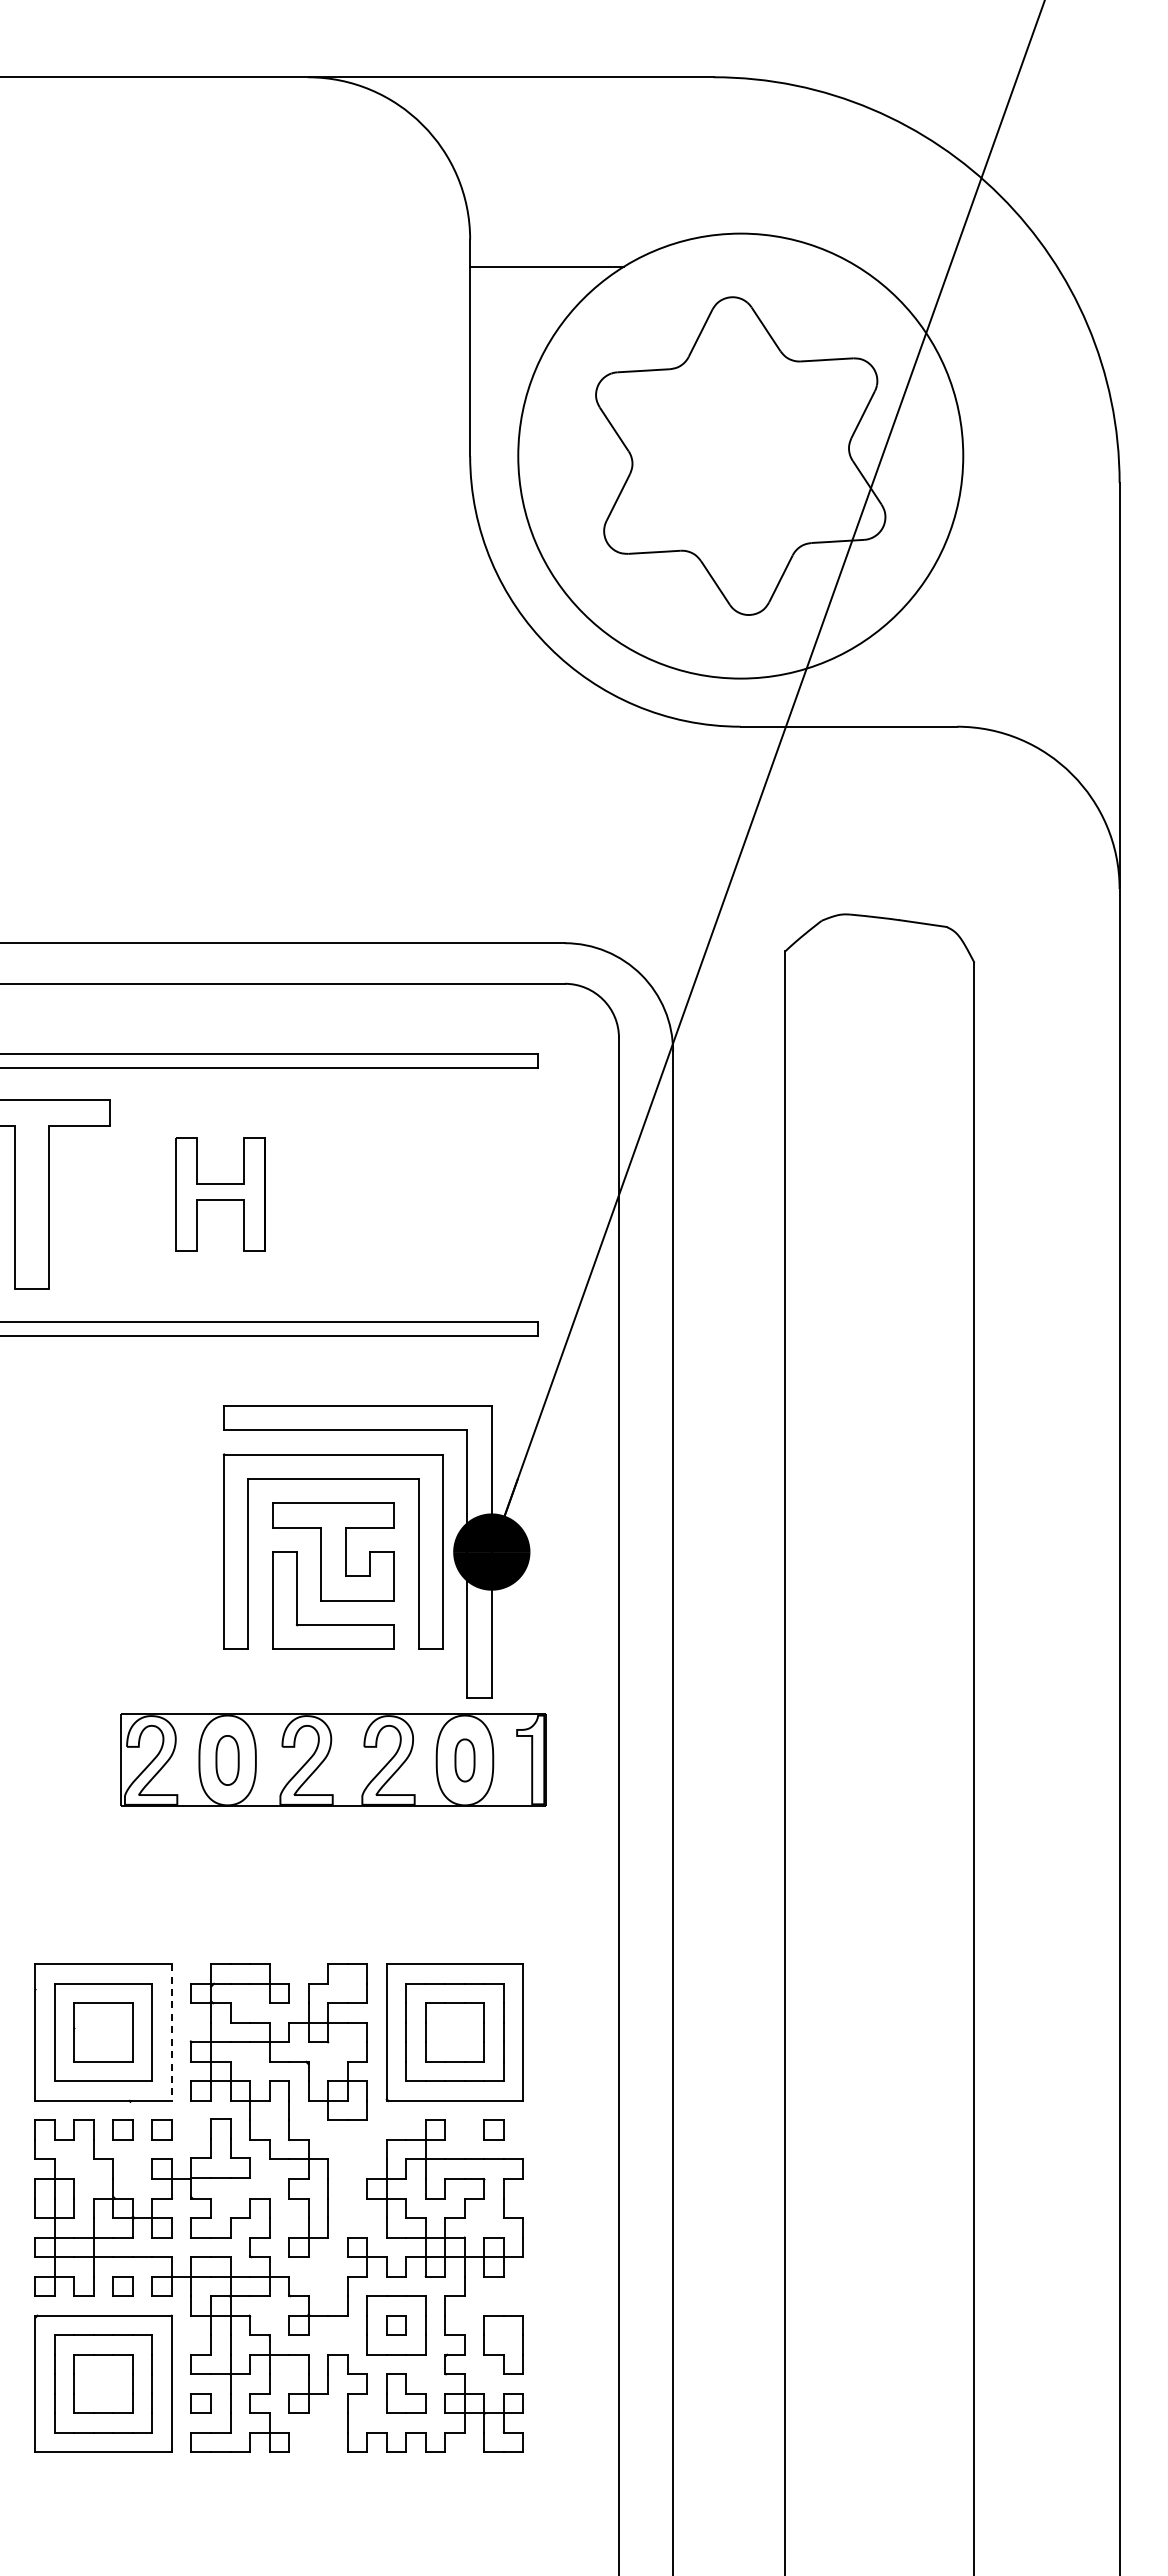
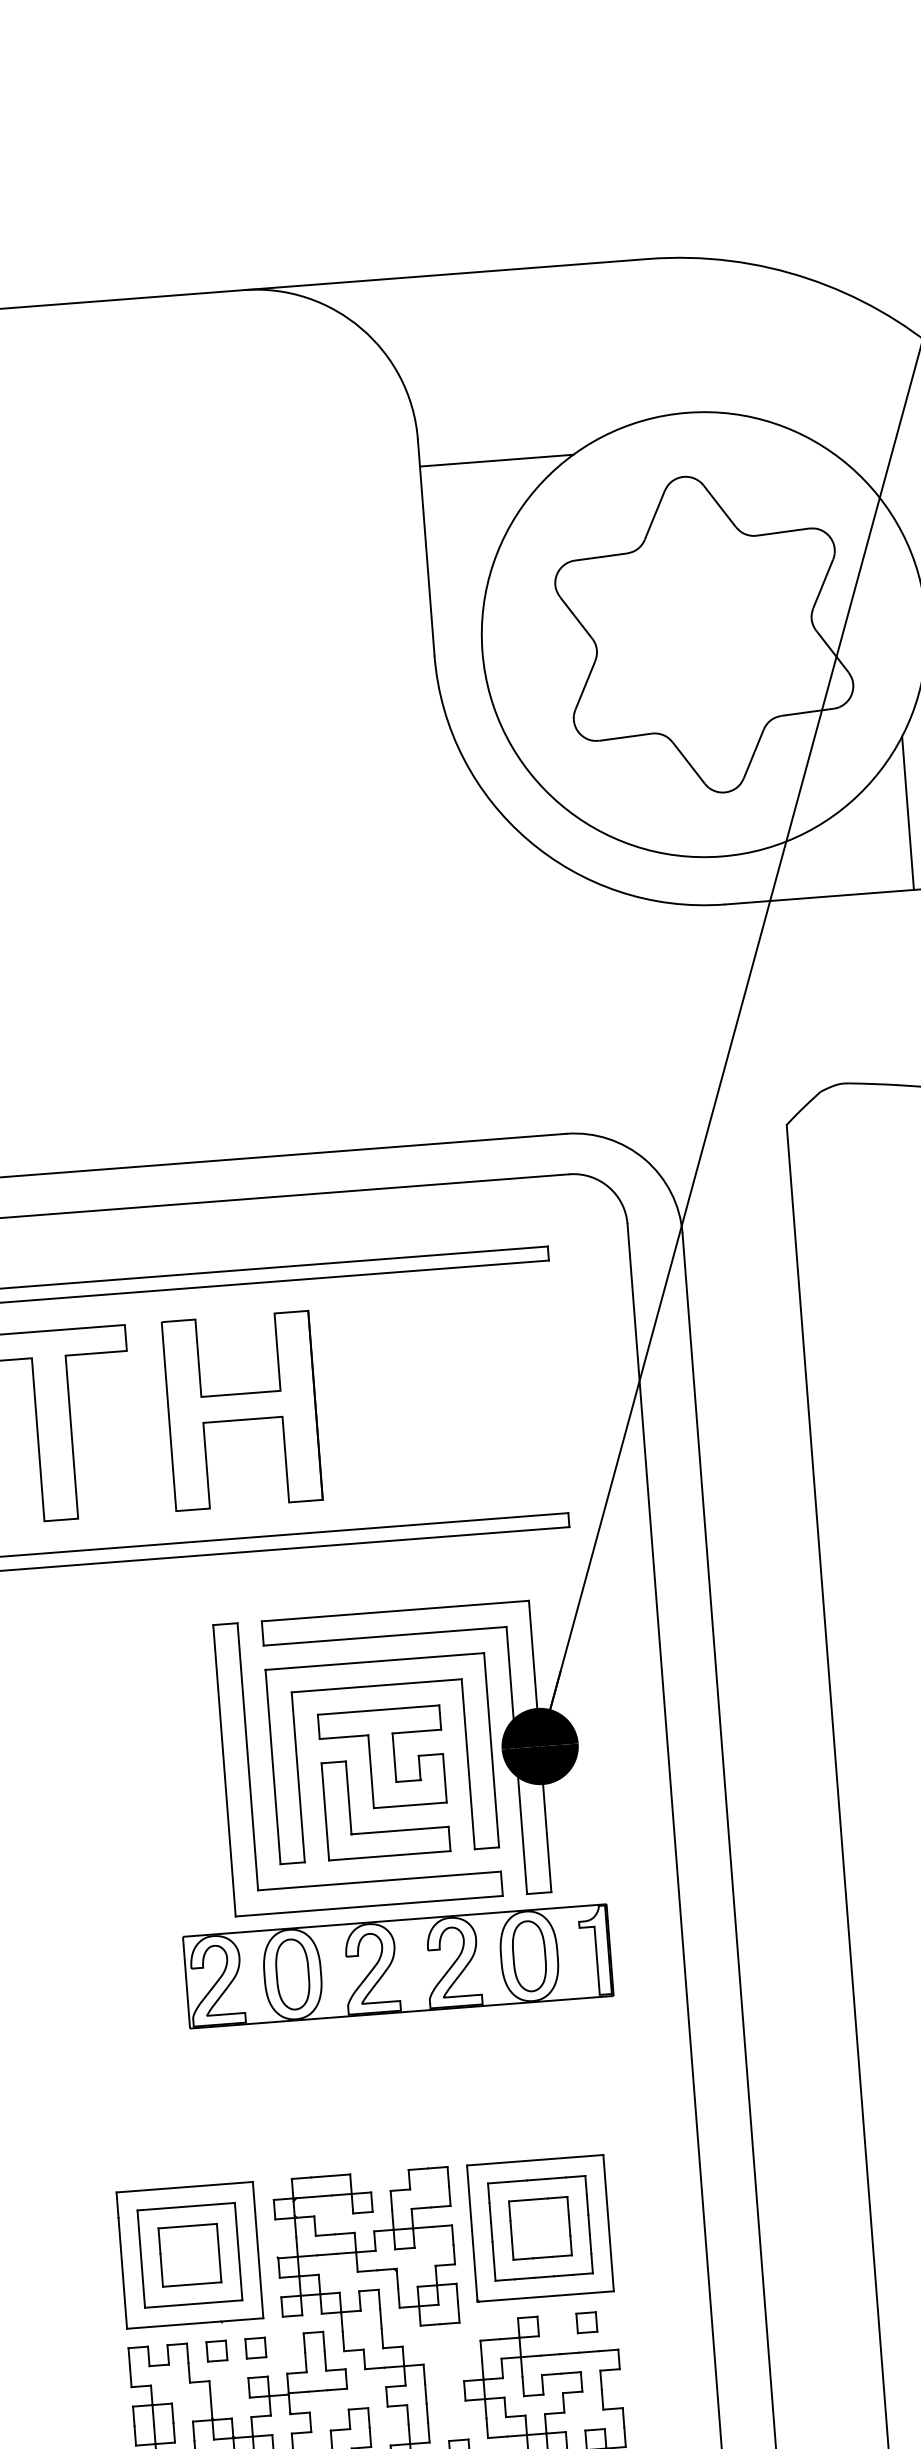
line: (930, 649) -> (908, 812), added
part: (220, 1194) -> (242, 1410), size x1.67
part: (200, 1551) -> (249, 1768), added
part: (227, 1760) -> (292, 1974), size x1.43
part: (464, 1760) -> (528, 1956), size x1.67
line: (171, 2033) -> (257, 2251), dashed -> solid

